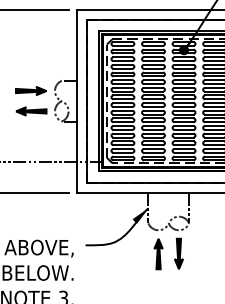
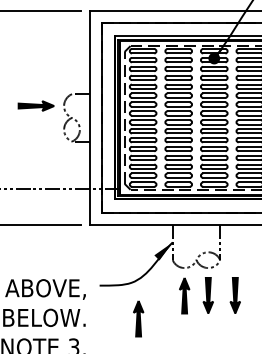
part: (31, 111) -> (36, 129), removed
part: (201, 253) -> (234, 295), added
part: (118, 273) -> (138, 318), added

